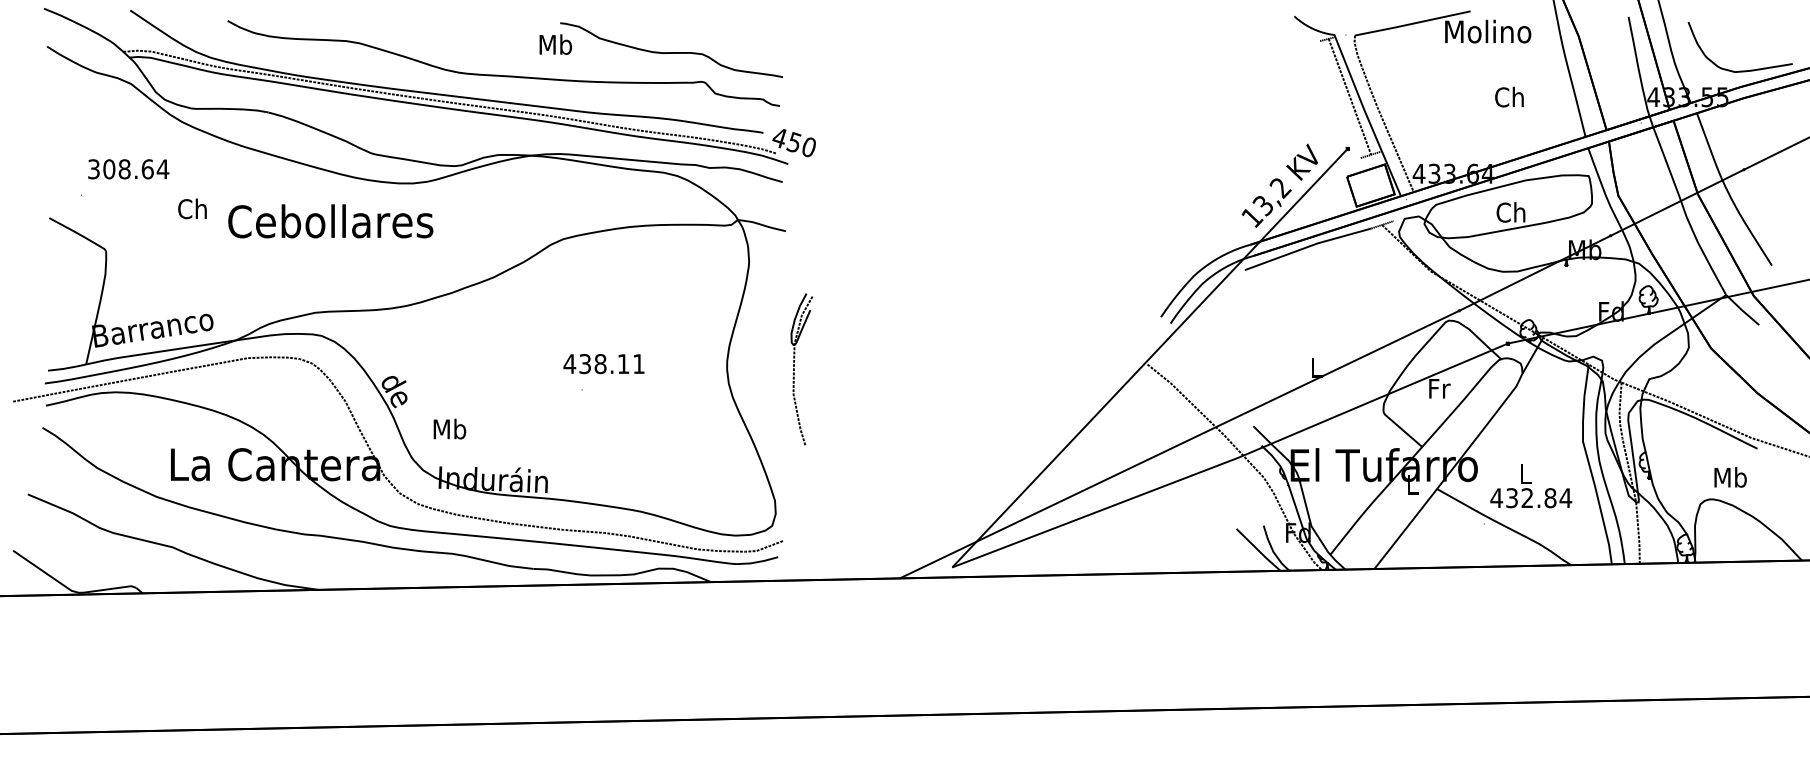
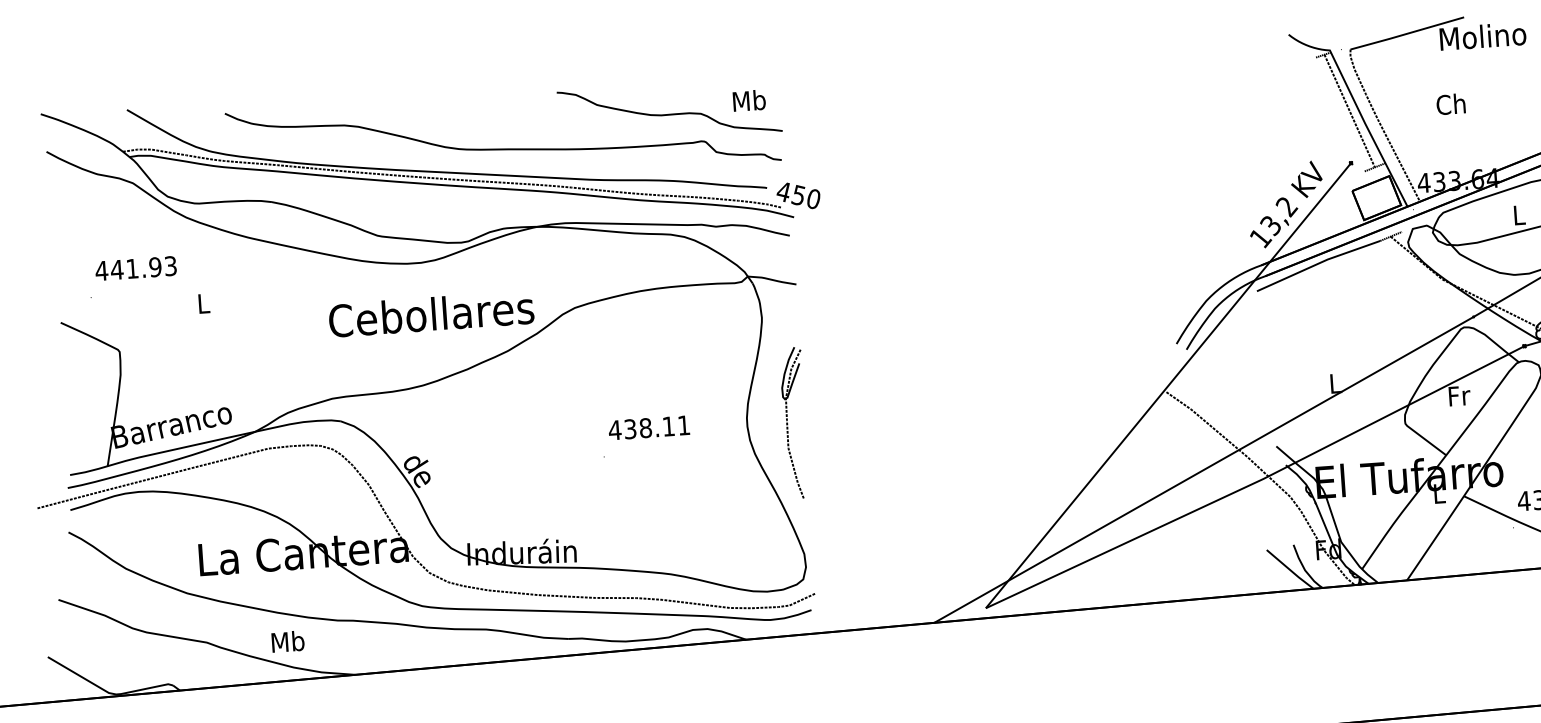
text: (555, 44) -> (749, 100), moved
text: (1509, 96) -> (1450, 103), moved
text: (128, 169) -> (136, 268), 308.64 -> 441.93
text: (192, 208) -> (202, 303), Ch -> L
text: (1510, 212) -> (1517, 215), Ch -> L
text: (330, 221) -> (431, 314), moved
text: (603, 364) -> (648, 428), moved
part: (794, 369) -> (787, 423), moved
text: (449, 428) -> (287, 641), moved

